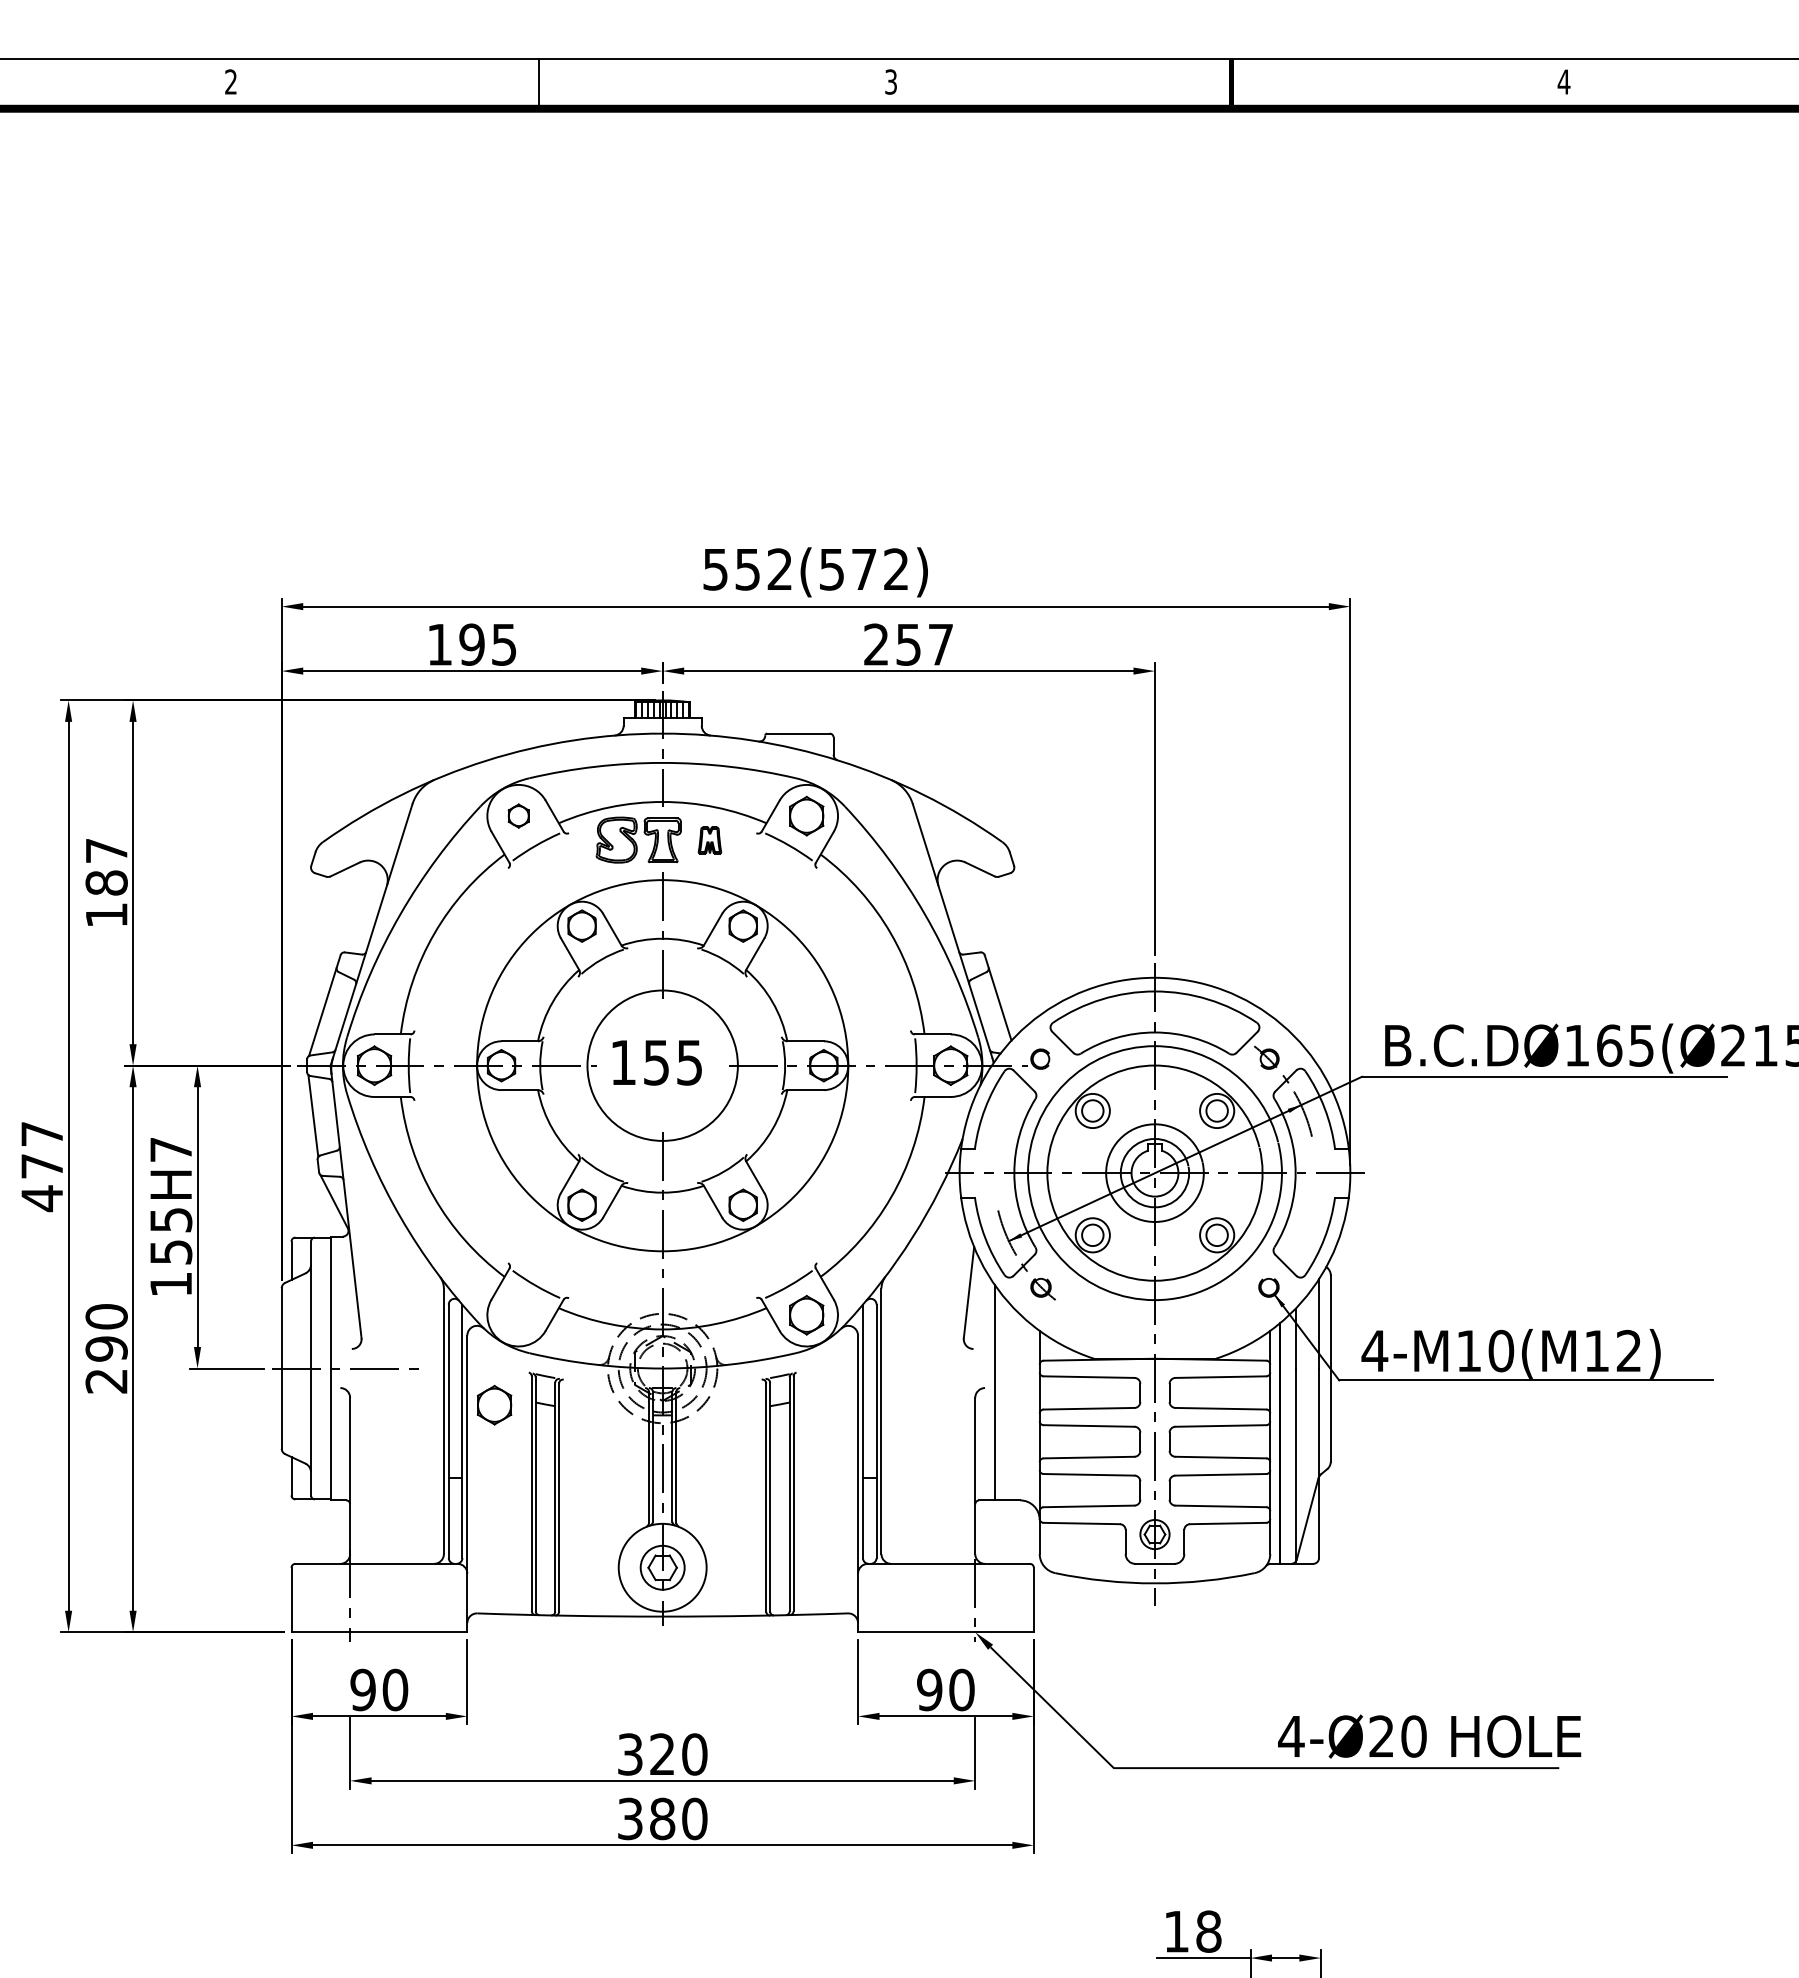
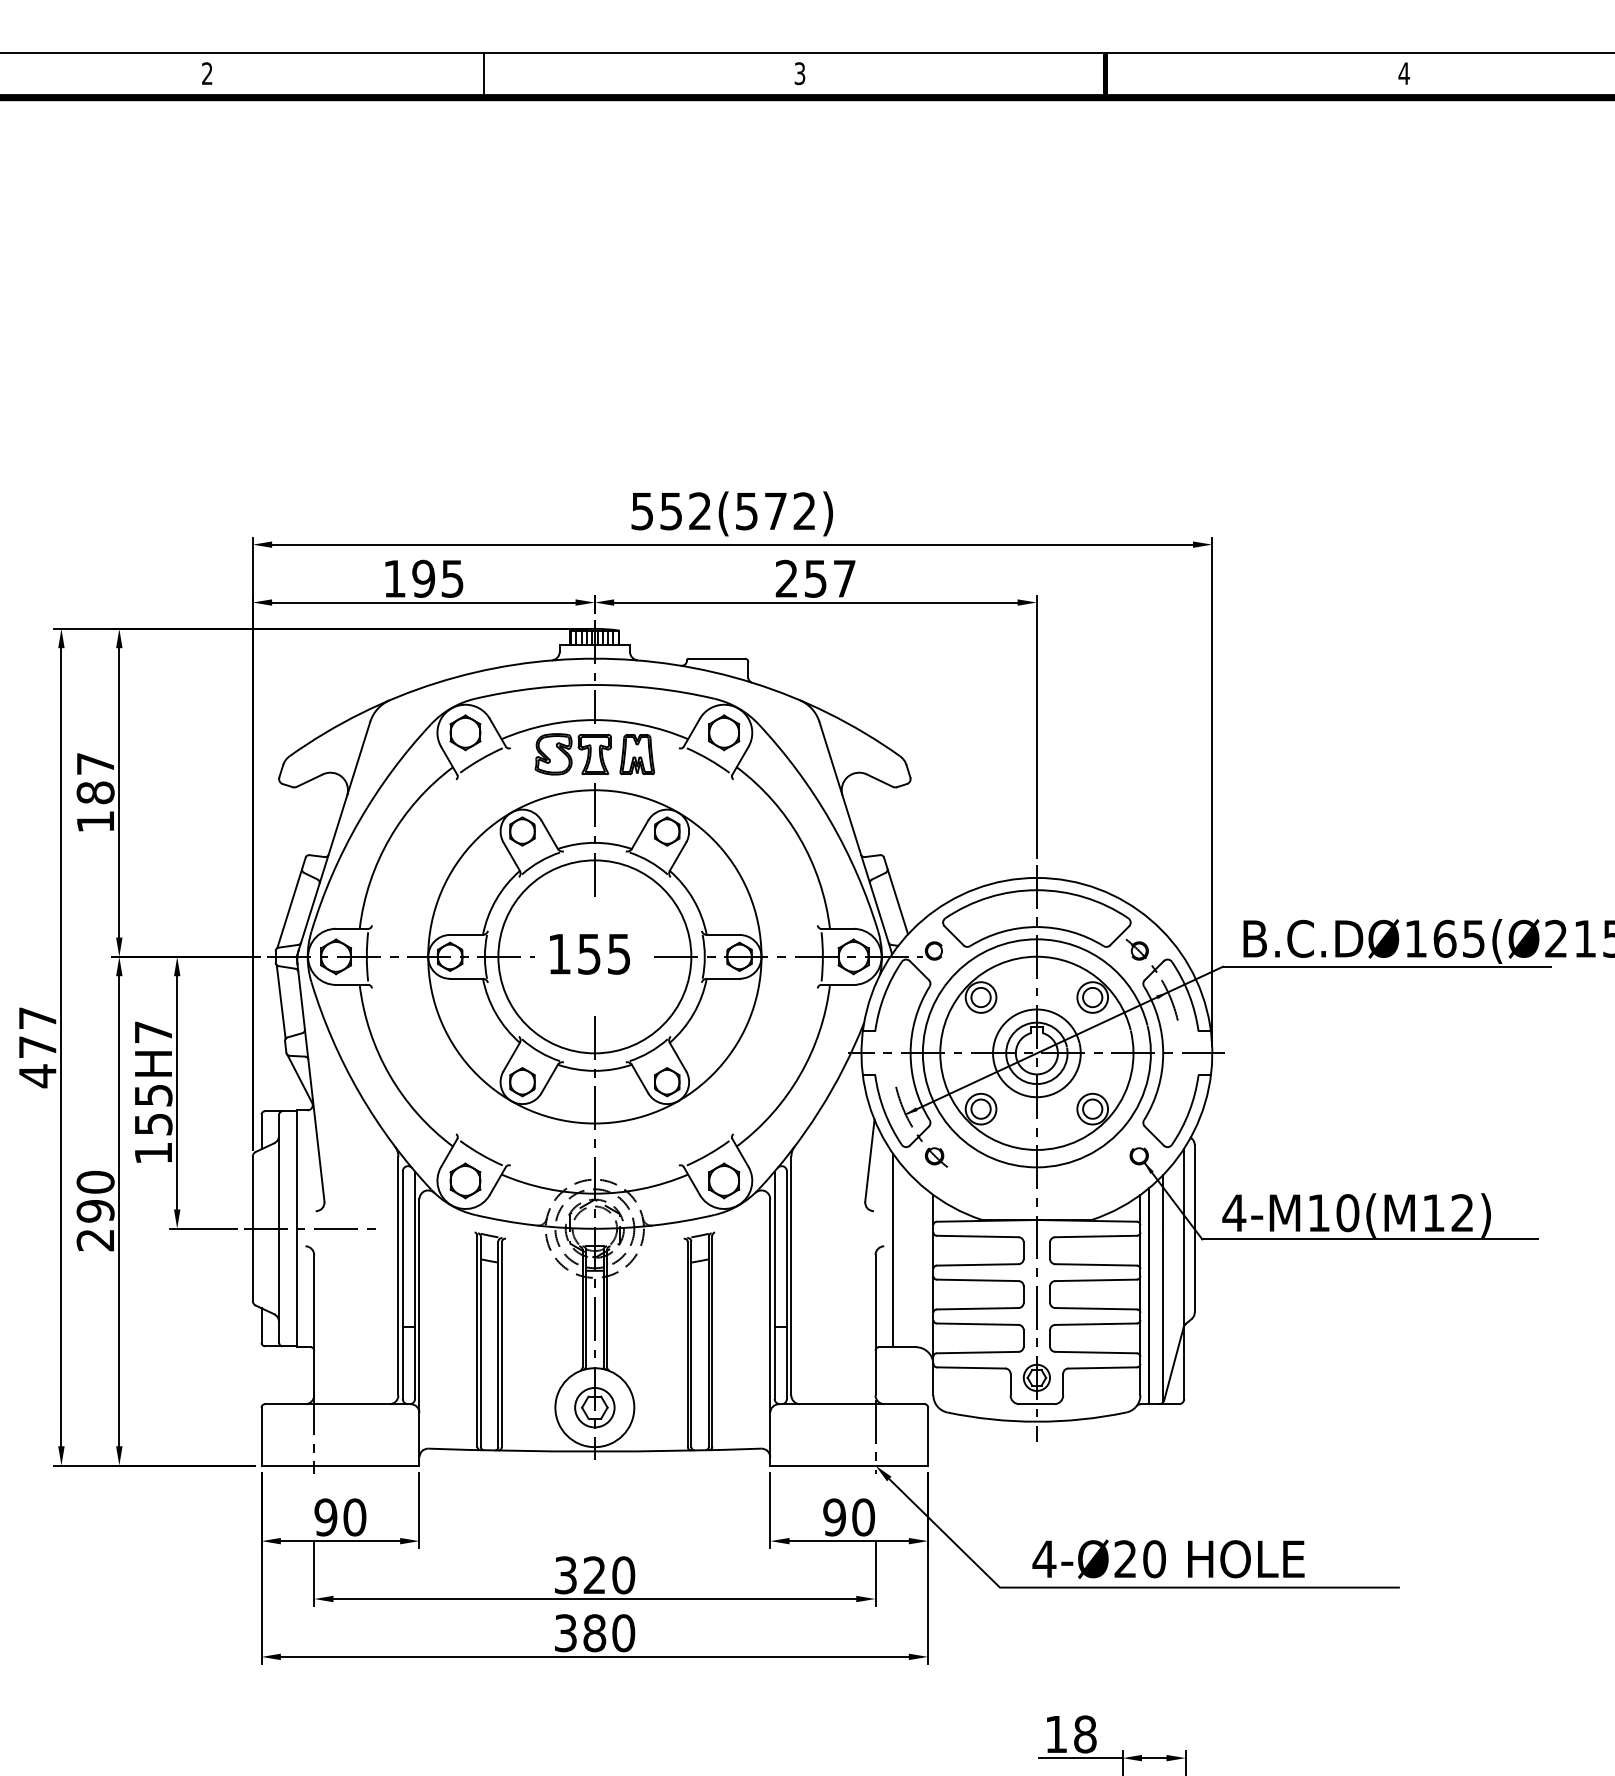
part: (518, 815) -> (465, 732), size x1.67
part: (709, 840) -> (636, 754), size x1.67
circle: (662, 1065) -> (594, 956), size x1.43
part: (494, 1405) -> (465, 1181), moved
text: (1429, 1736) -> (1168, 1559), moved

